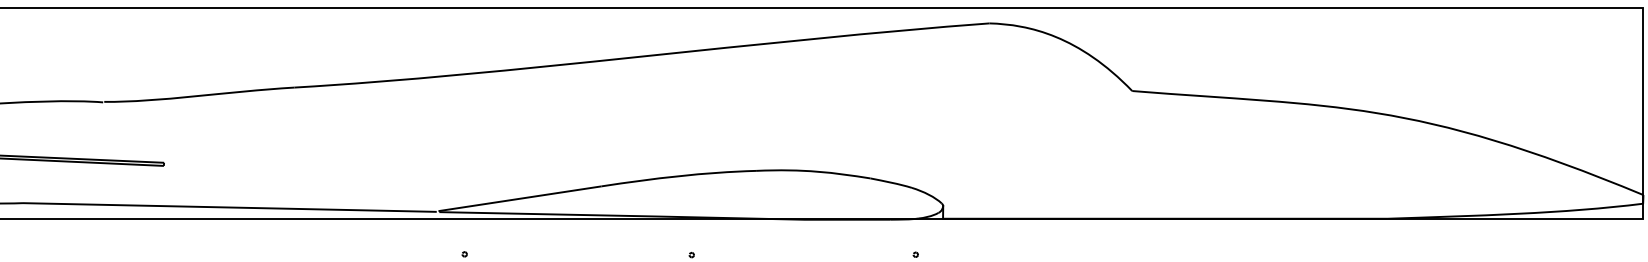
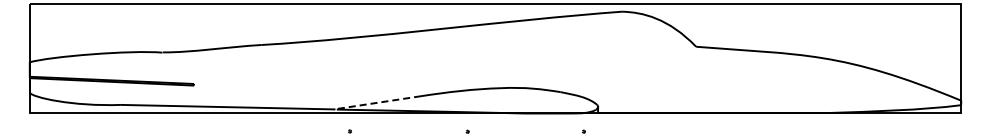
line: (519, 198) -> (378, 102), solid -> dashed

